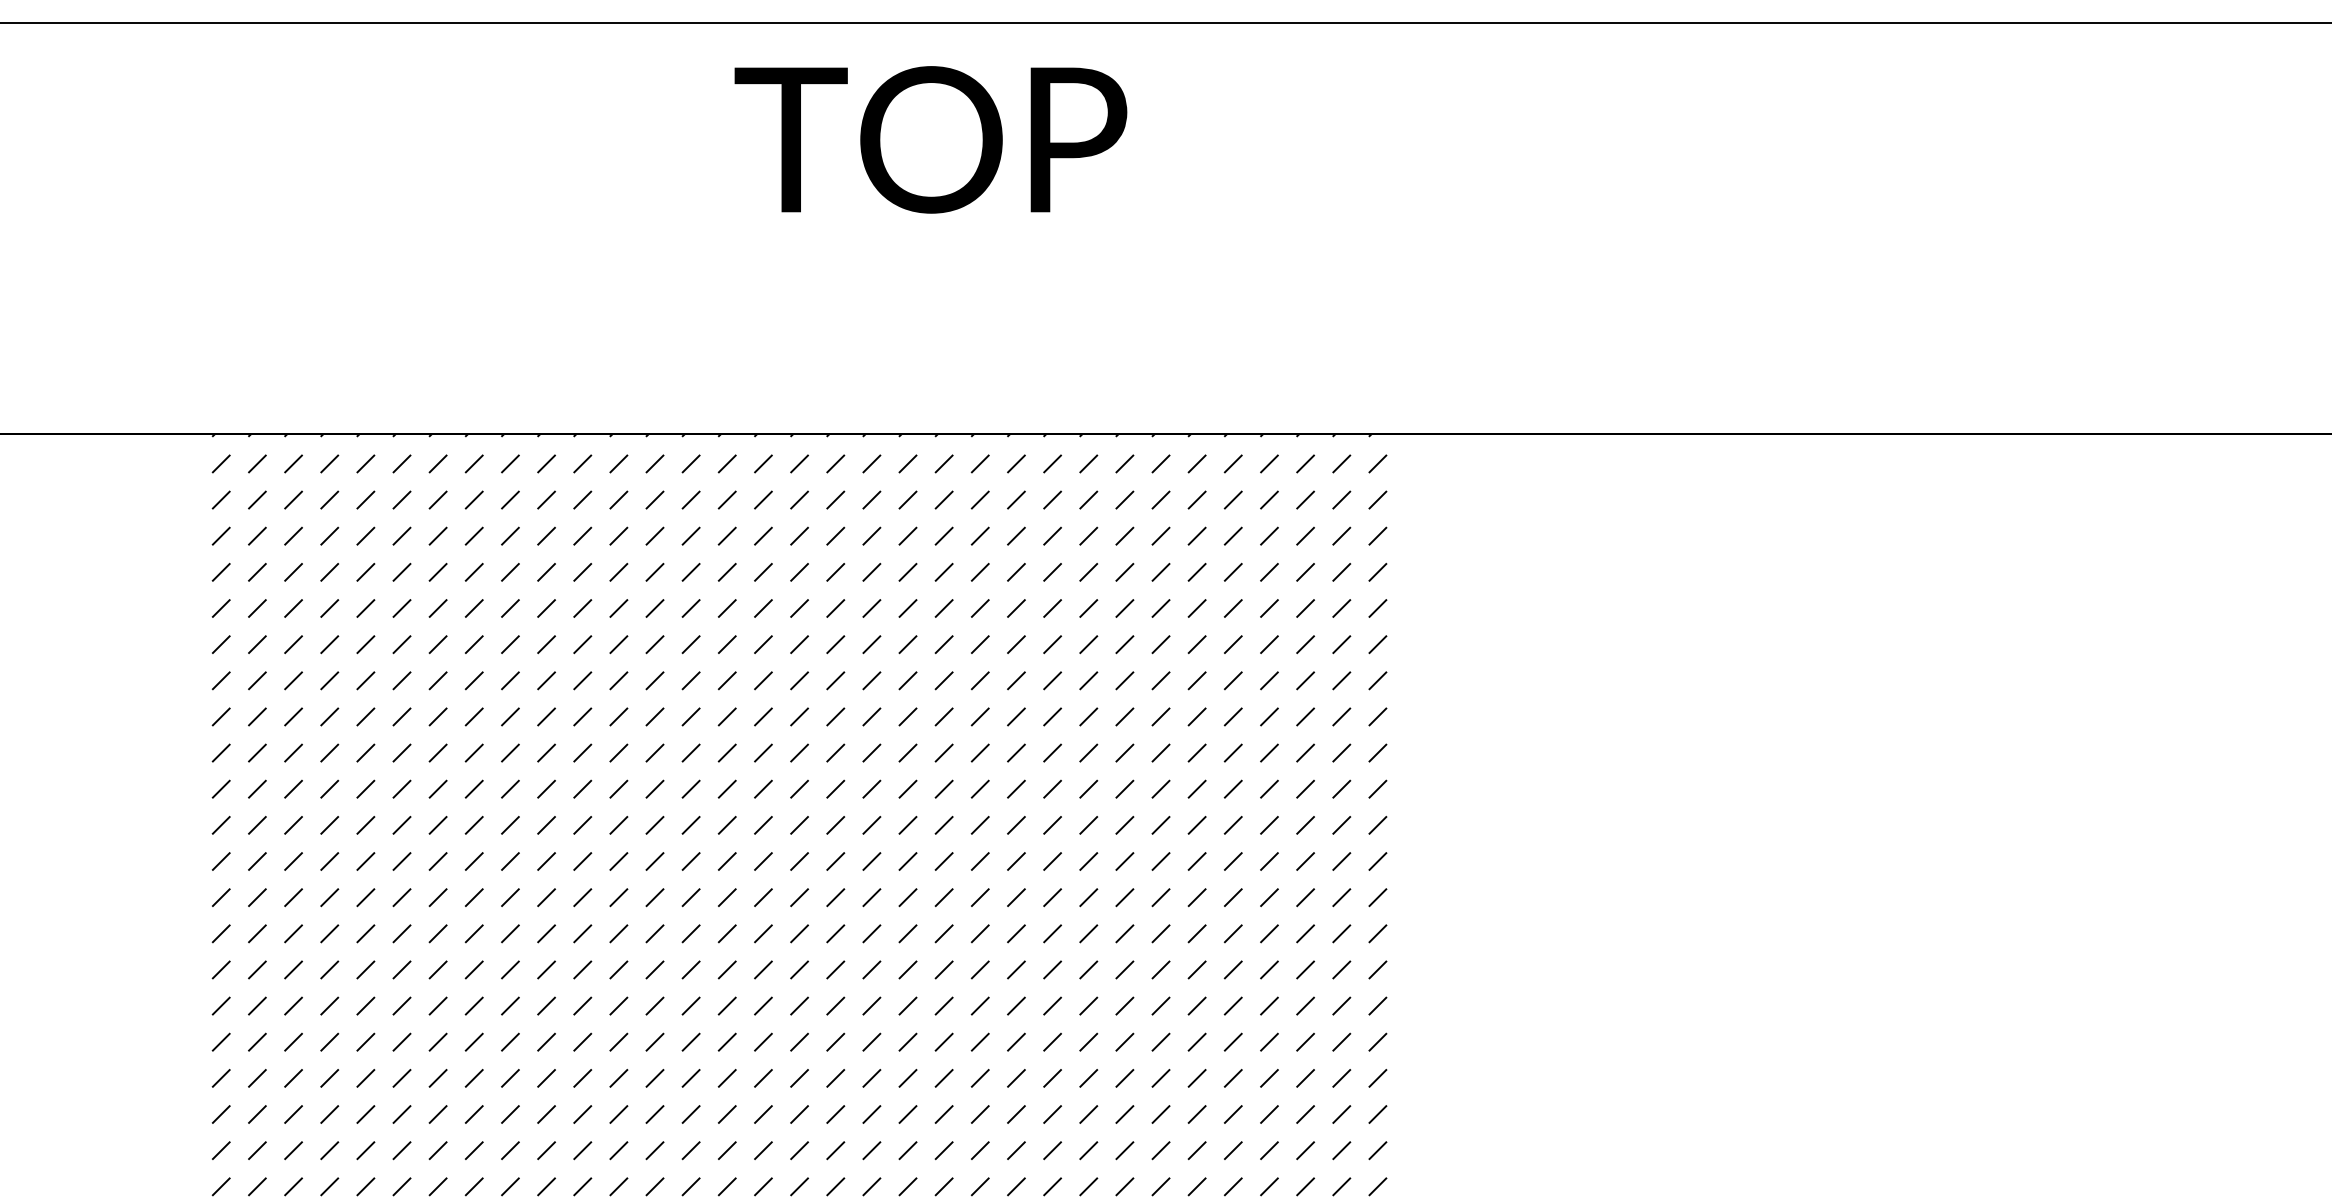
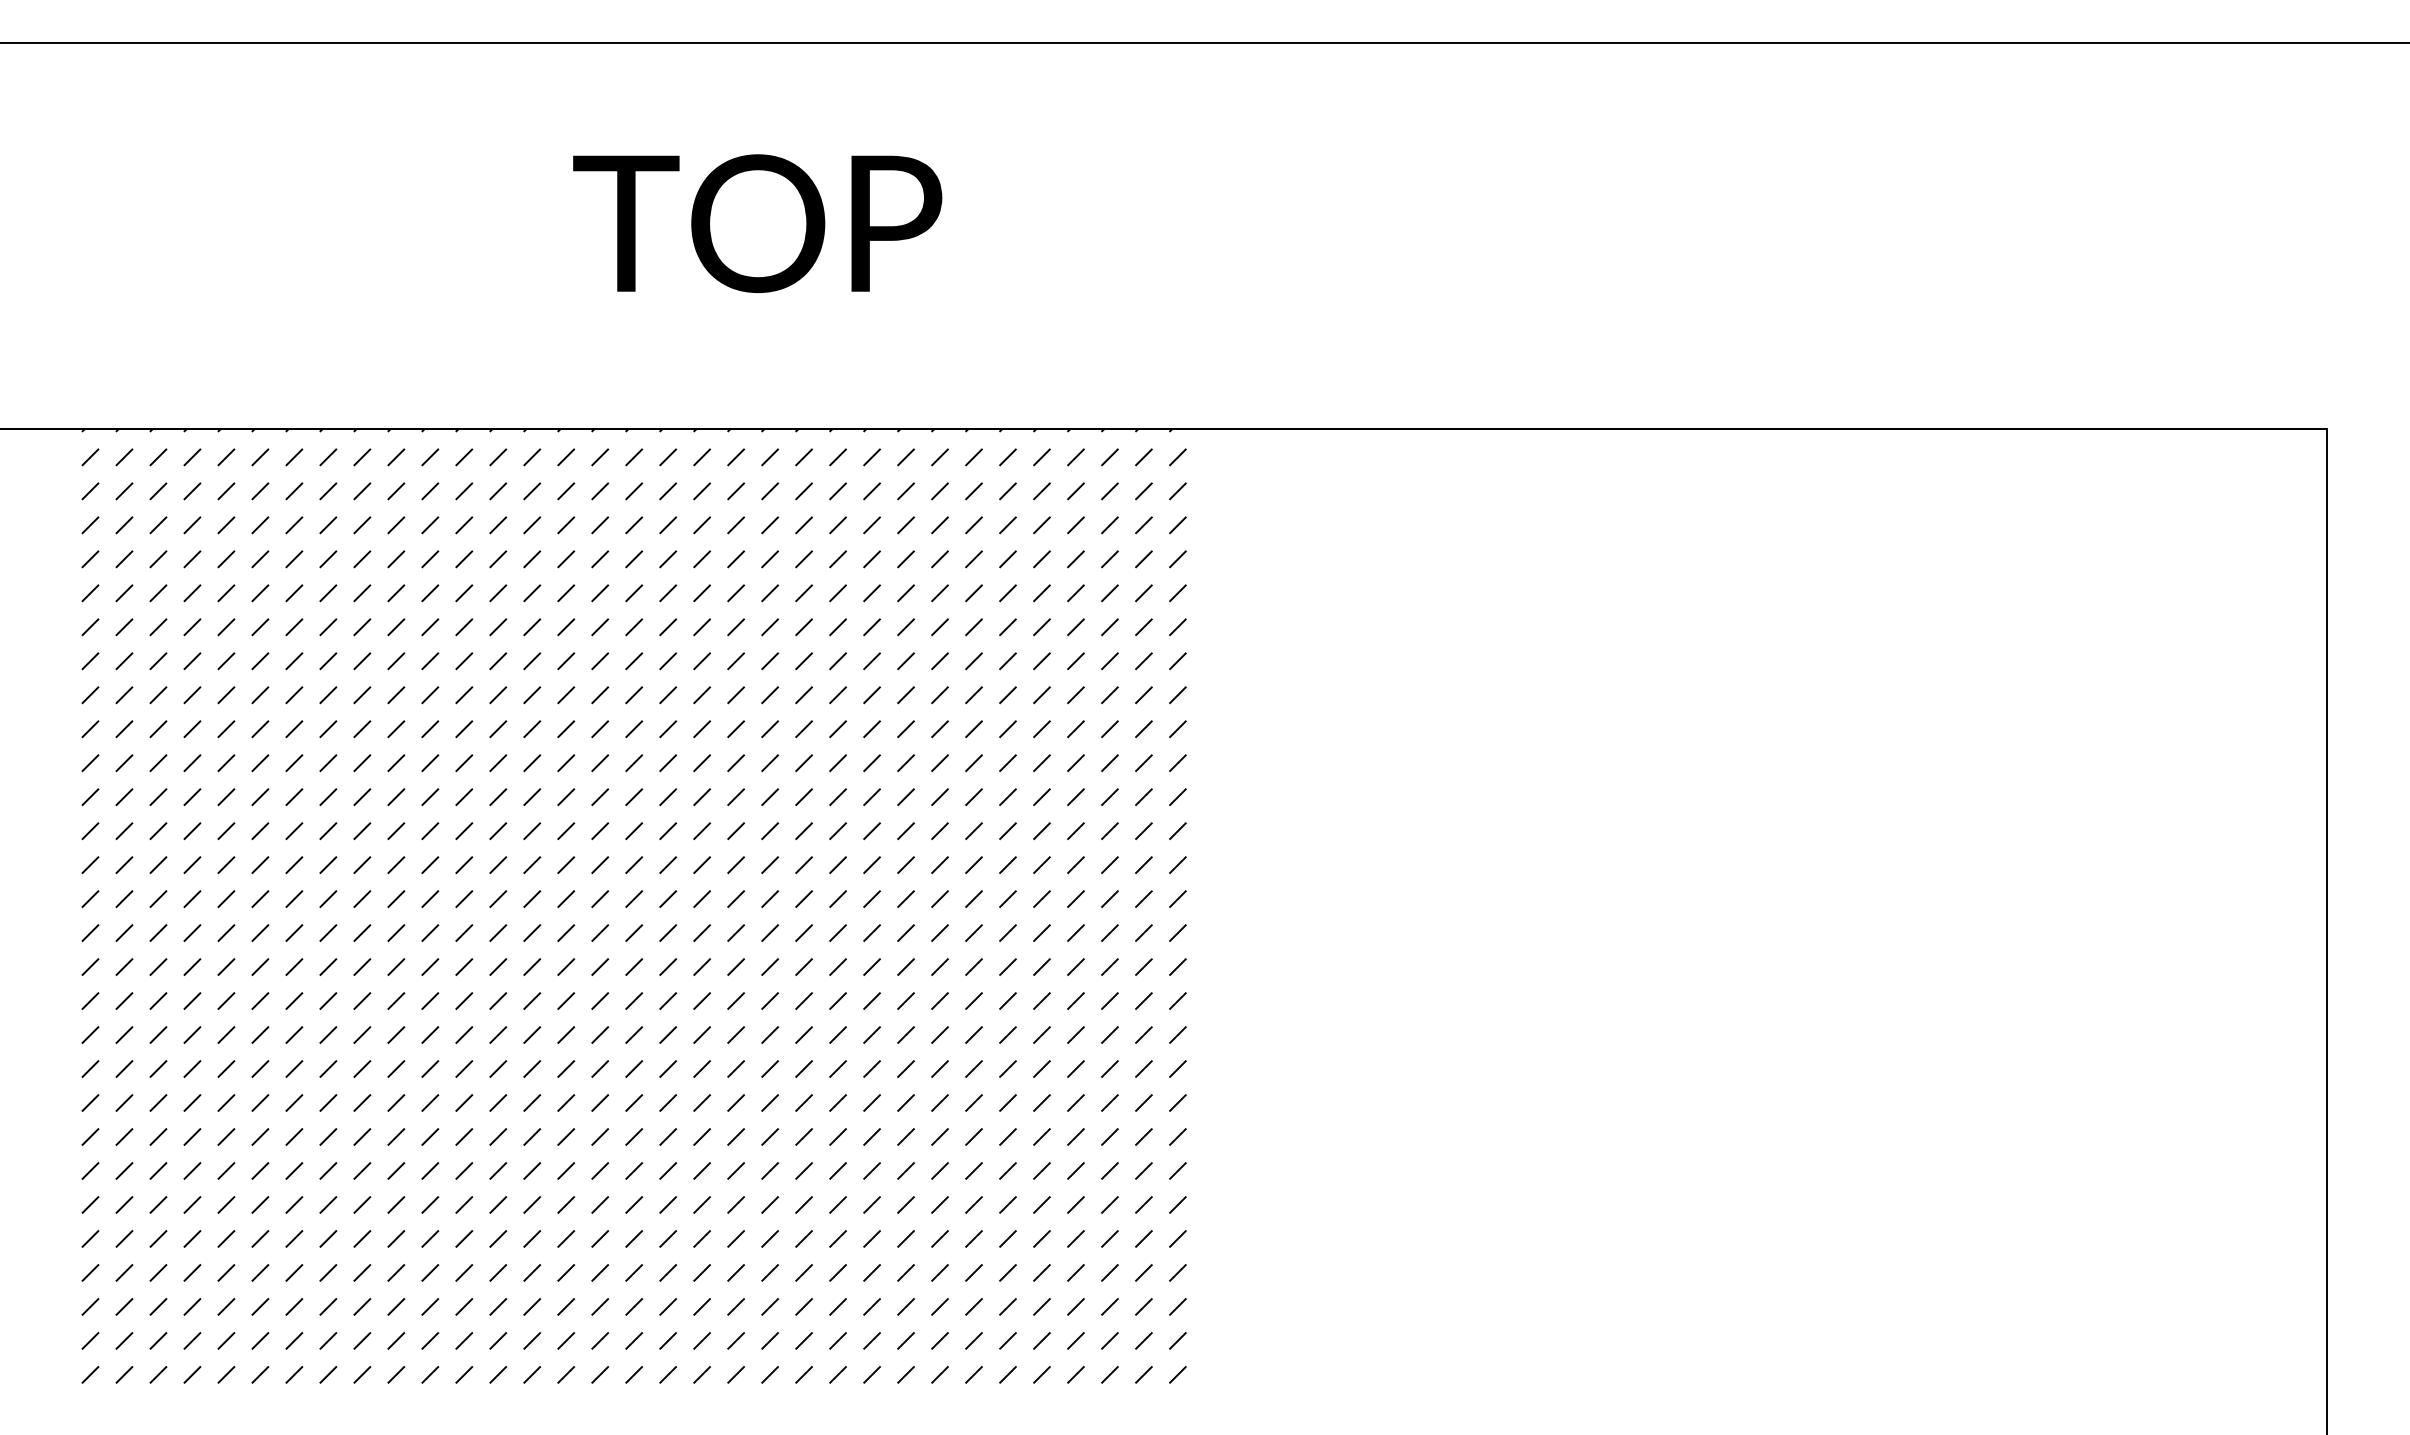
text: (930, 139) -> (757, 223), moved

